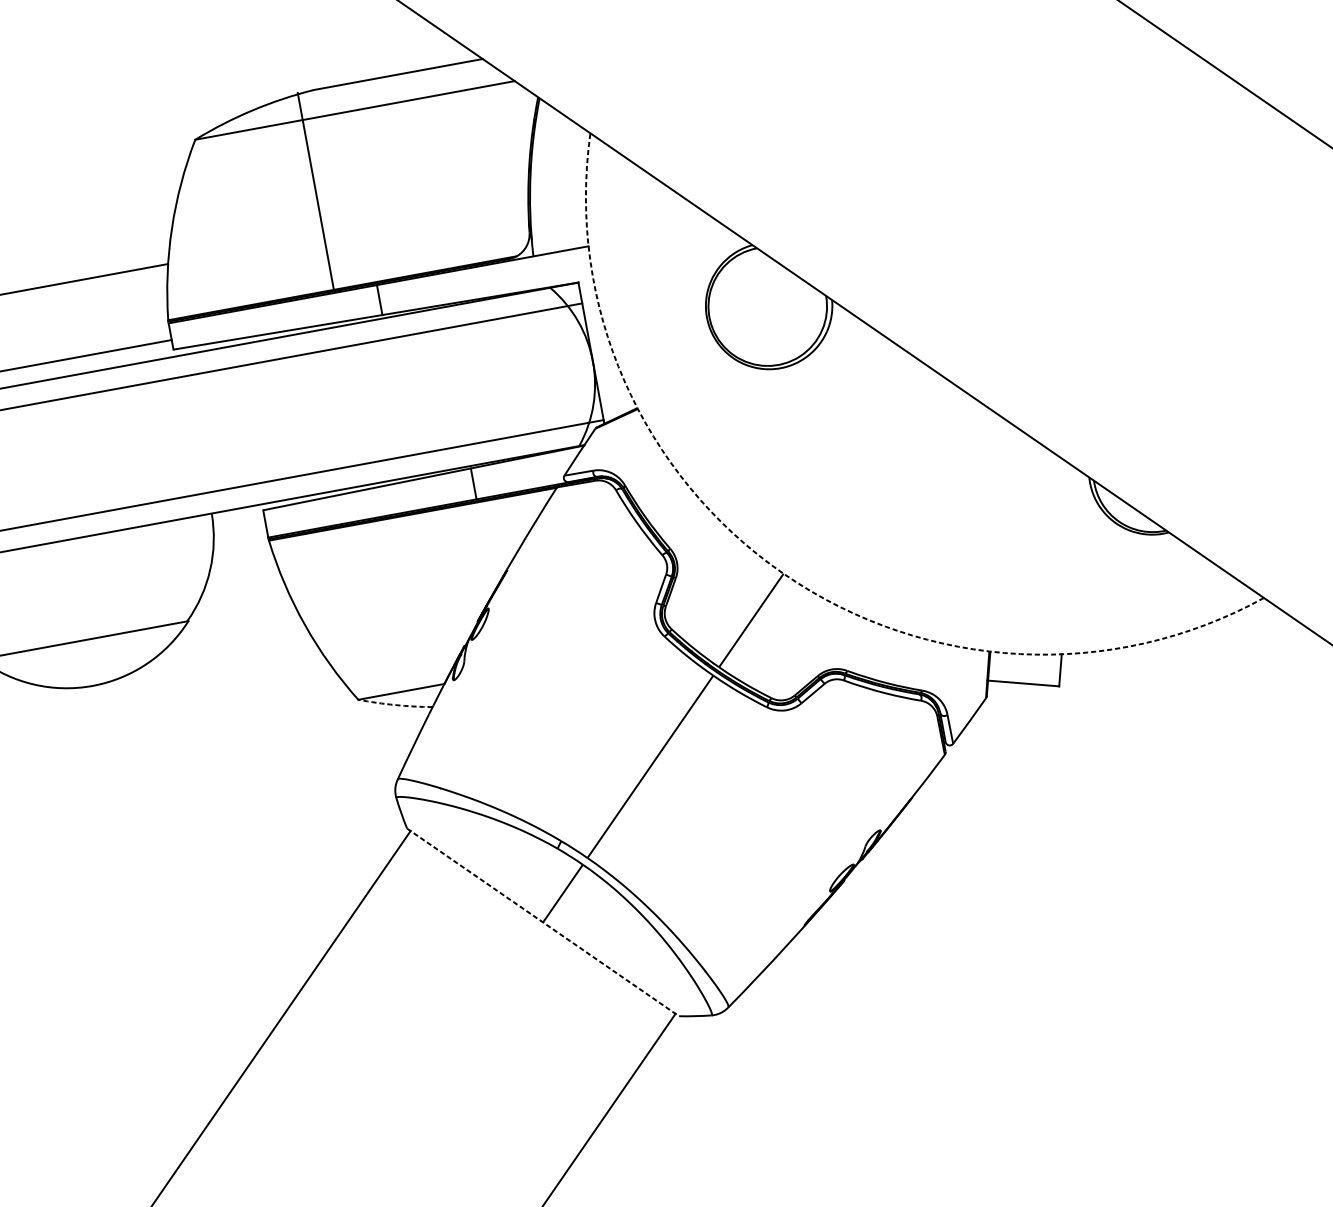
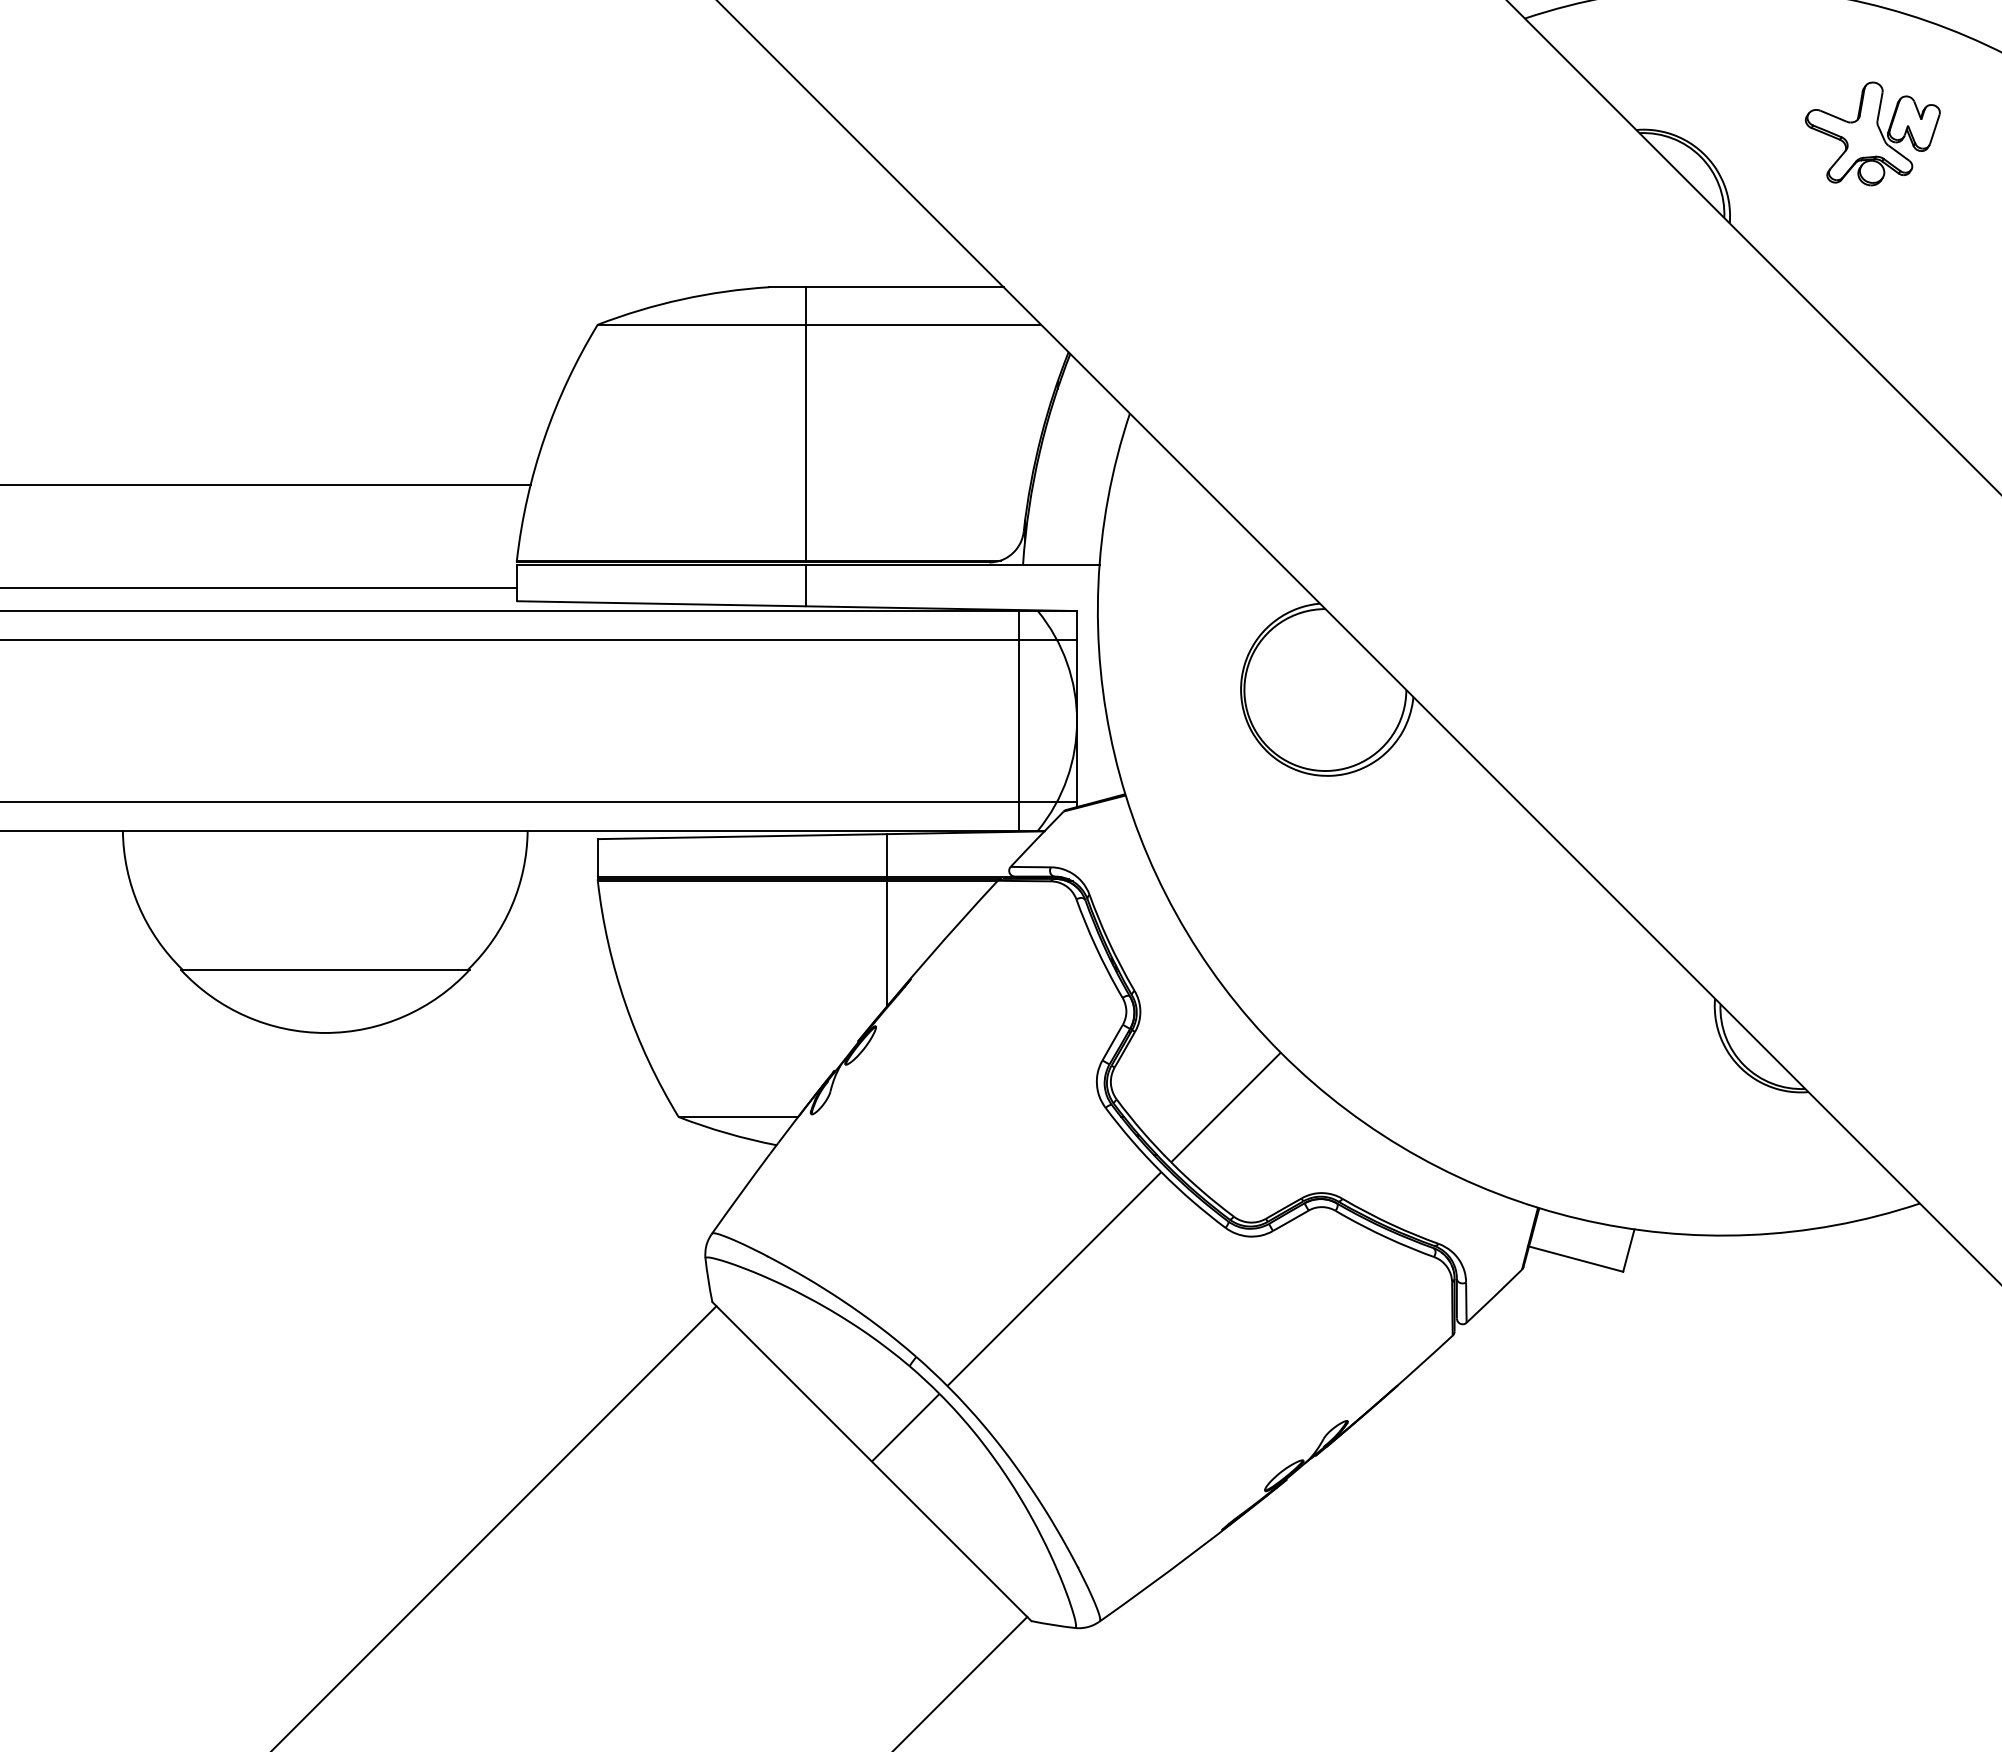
line: (315, 191) -> (805, 424), moved
line: (551, 369) -> (1019, 720), added
line: (485, 546) -> (886, 942), added
arc: (783, 573) -> (1280, 1052), dashed -> solid
arc: (395, 705) -> (727, 1133), dashed -> solid
line: (542, 922) -> (871, 1461), dashed -> solid

